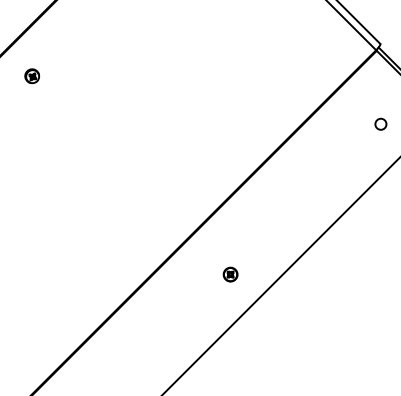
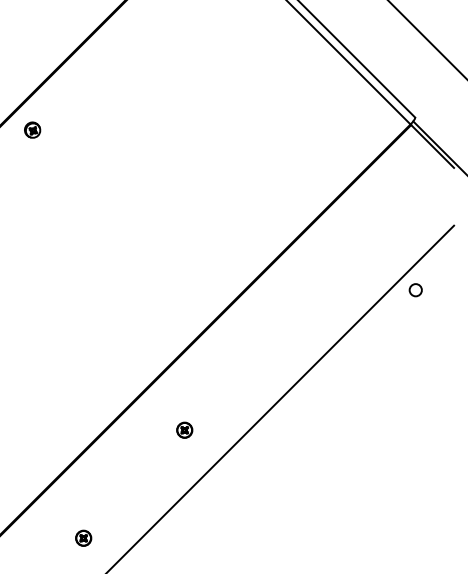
part: (32, 75) -> (32, 129), moved
circle: (380, 124) -> (415, 290), moved
part: (230, 273) -> (184, 429), moved

